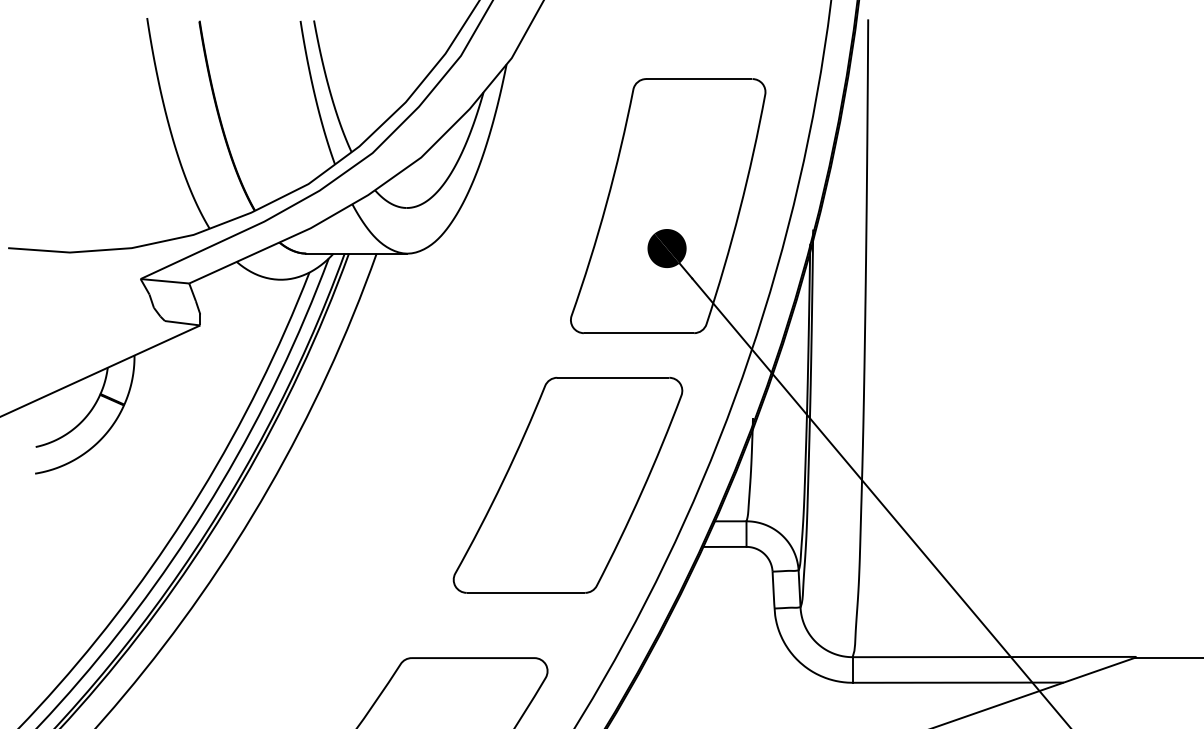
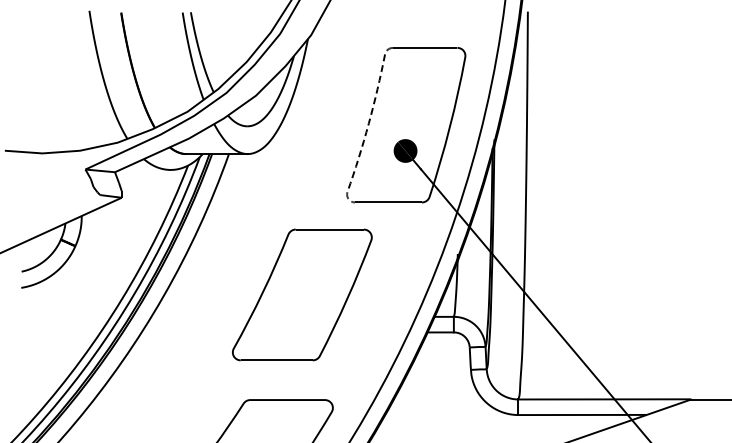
line: (604, 209) -> (367, 127), solid -> dashed
part: (568, 484) -> (302, 294), moved

